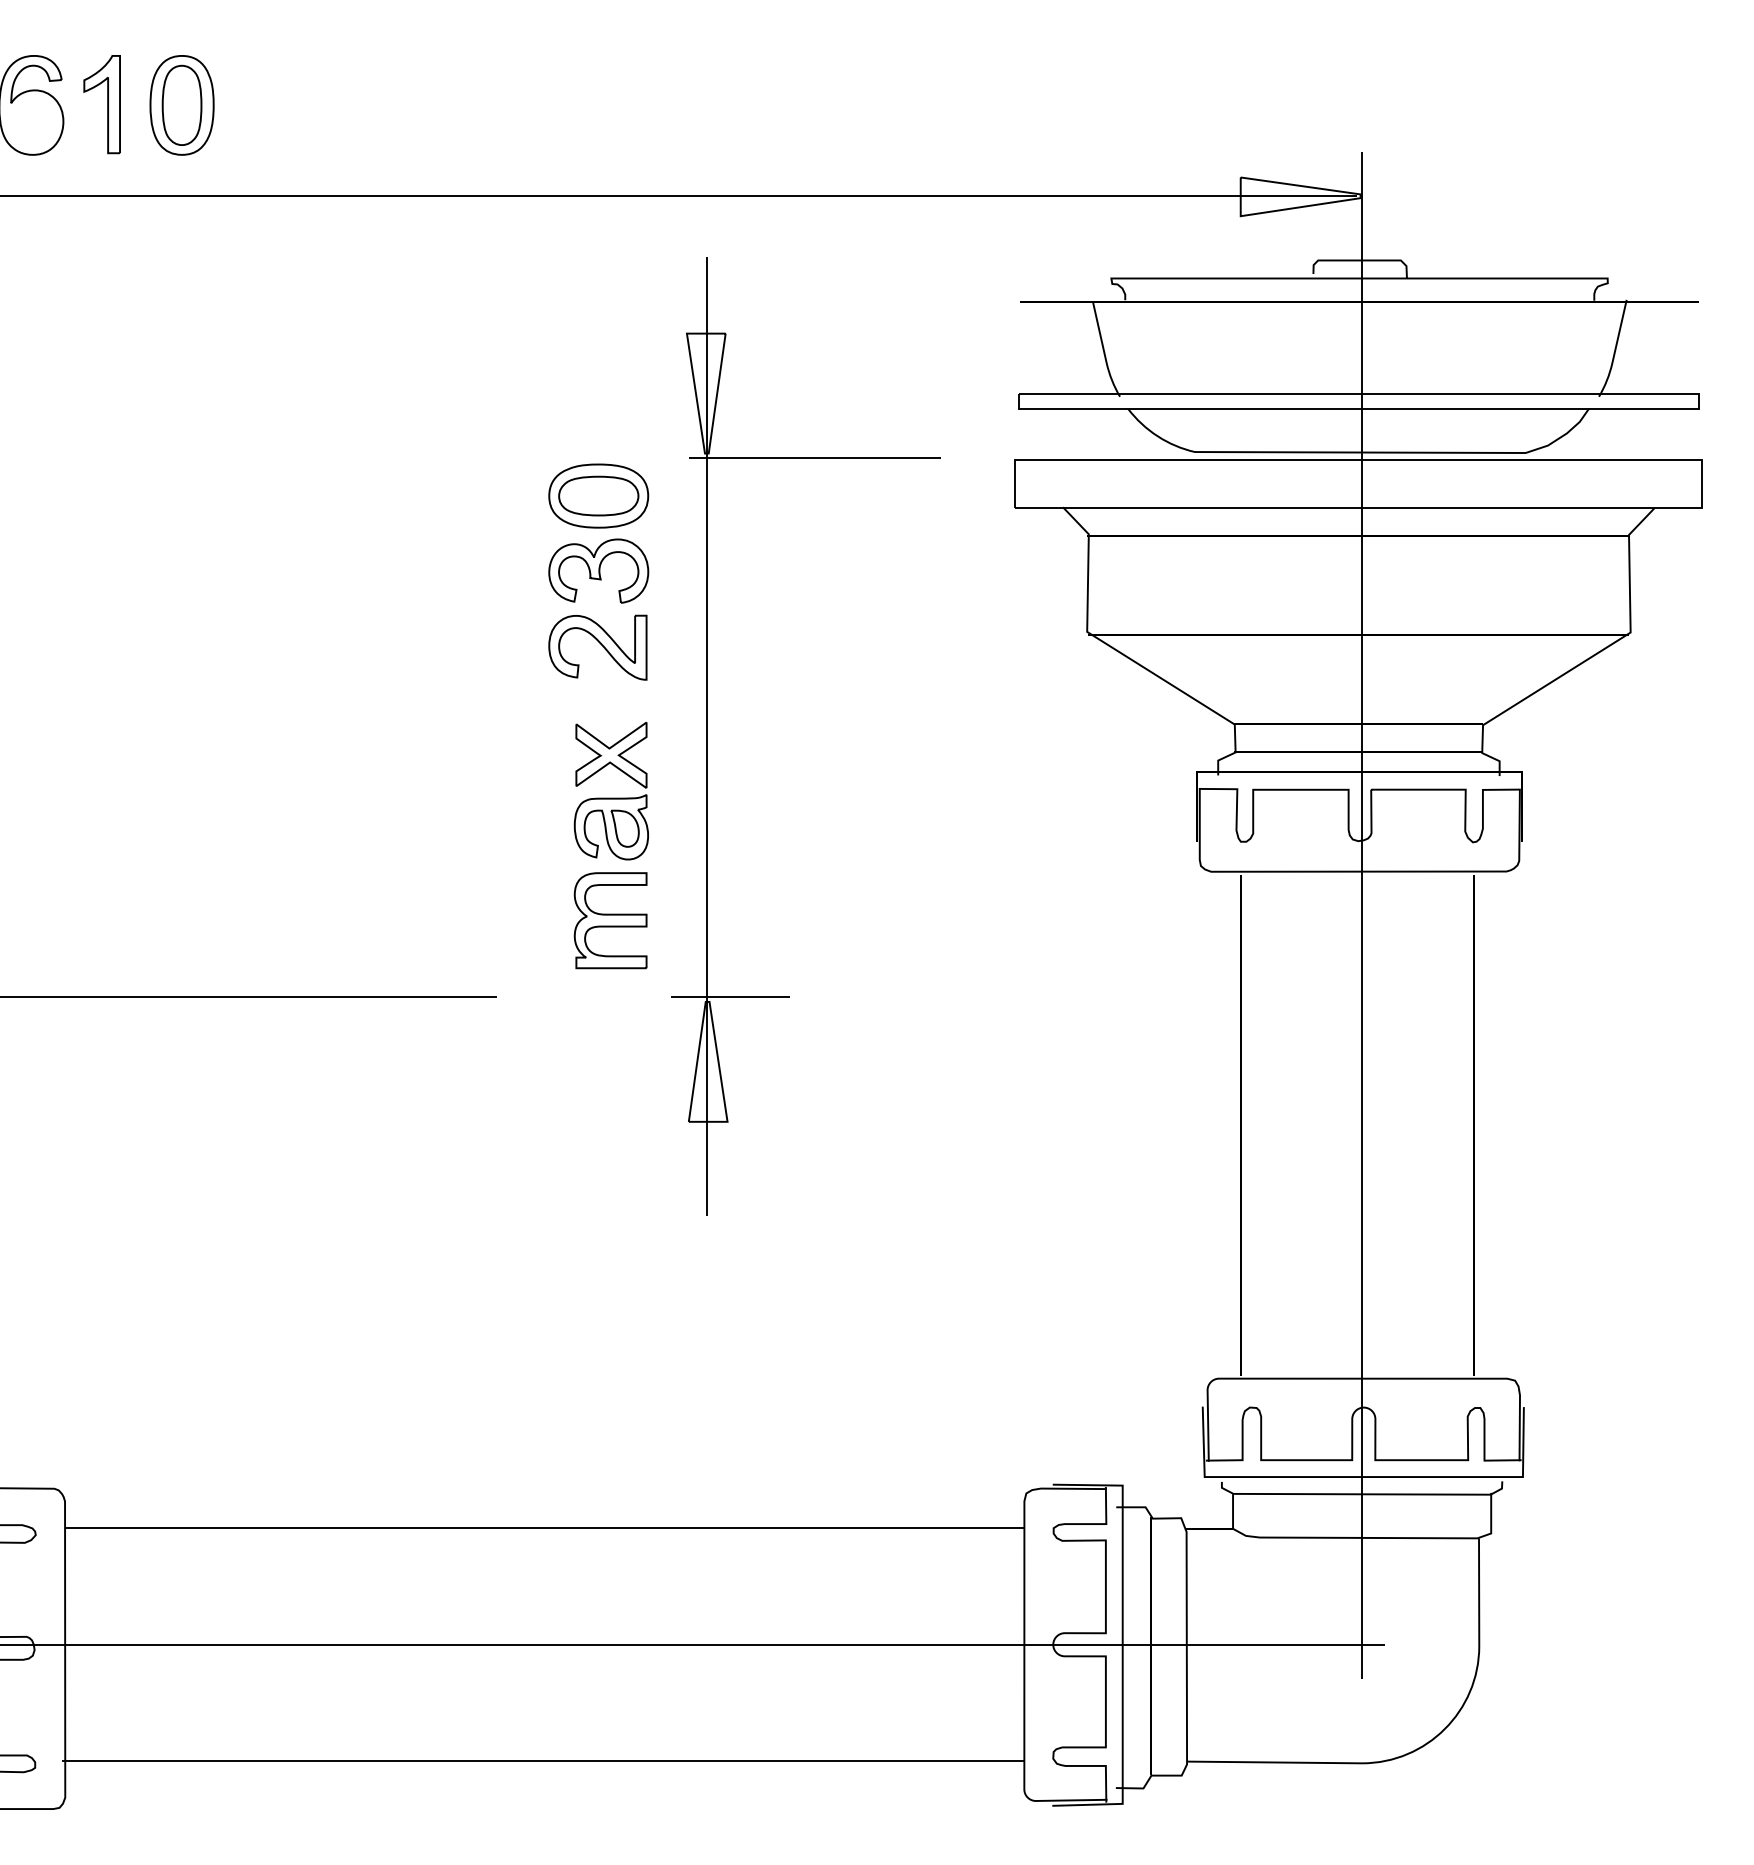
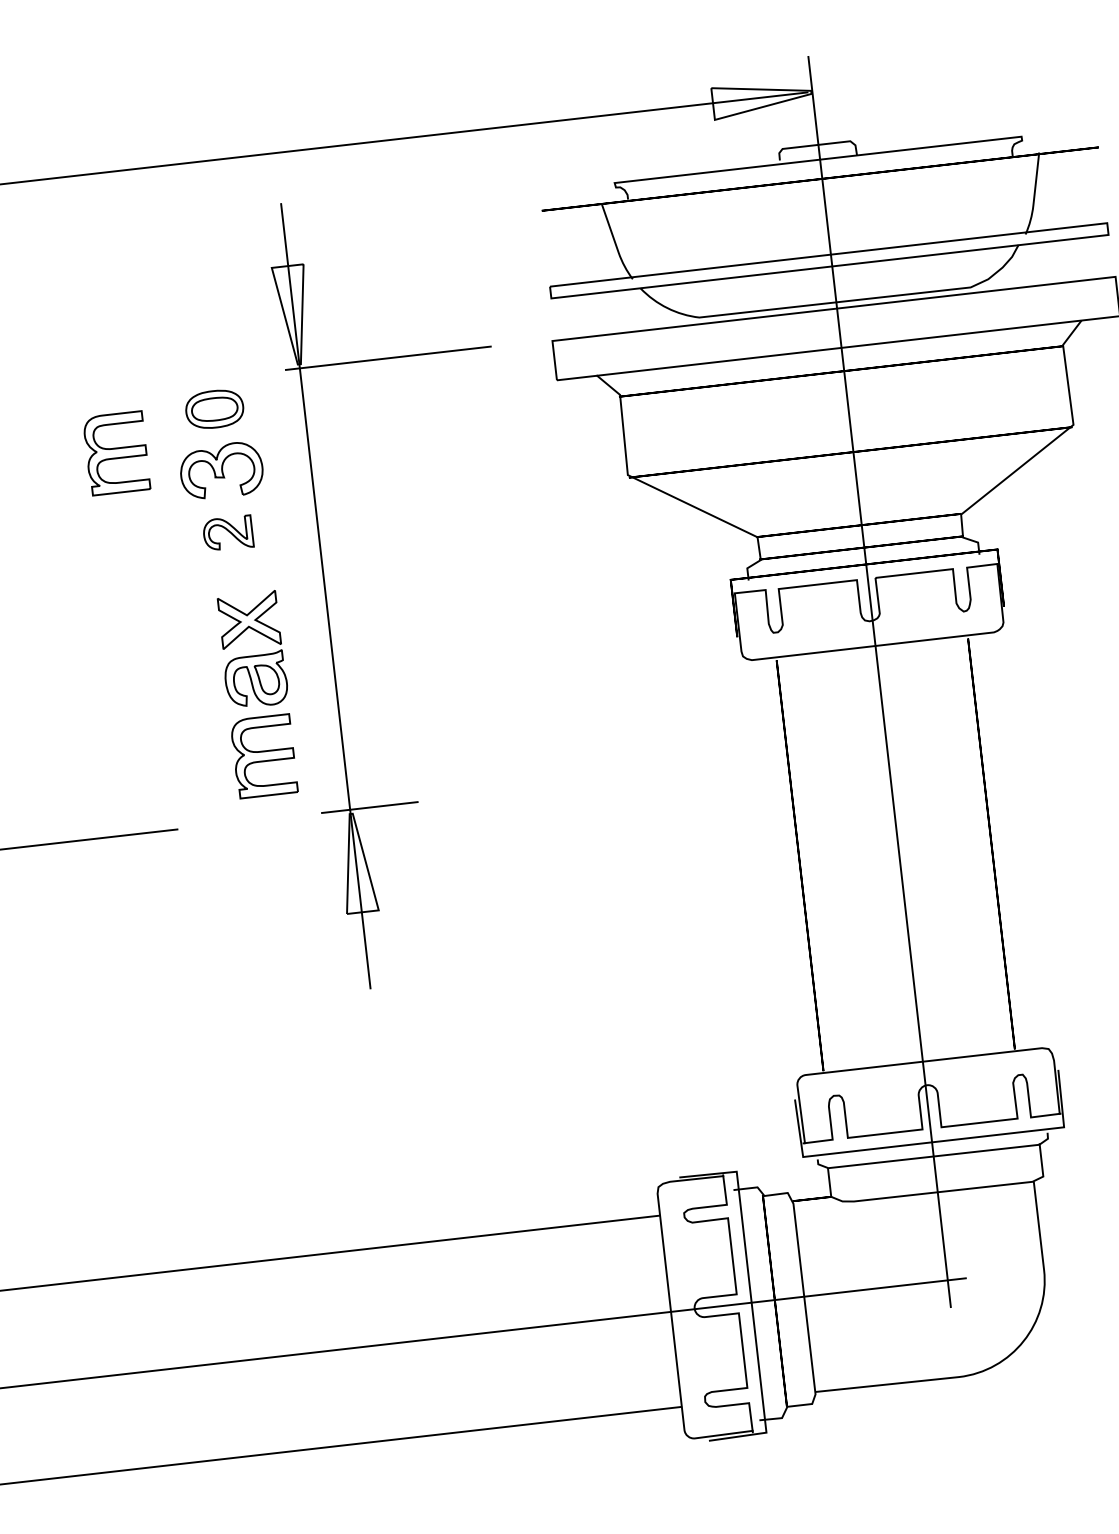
part: (598, 495) -> (214, 408), size x0.7
part: (474, 535) -> (116, 453), added
part: (597, 647) -> (227, 533), size x0.6

